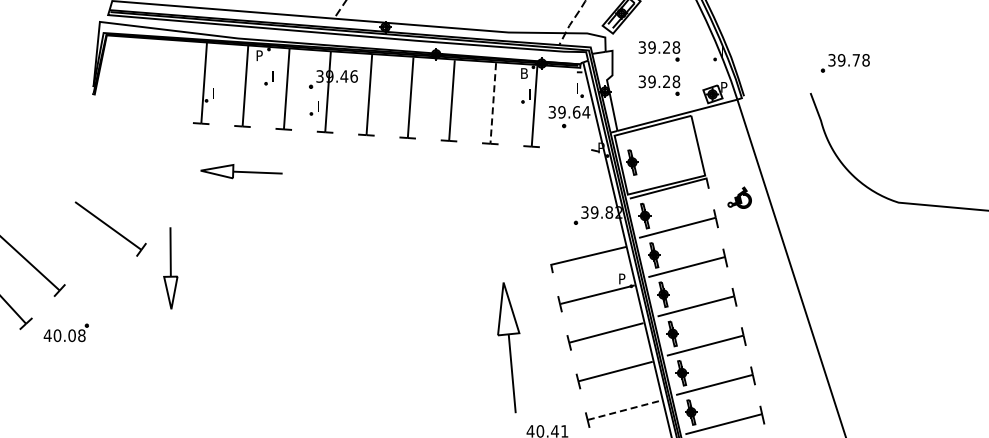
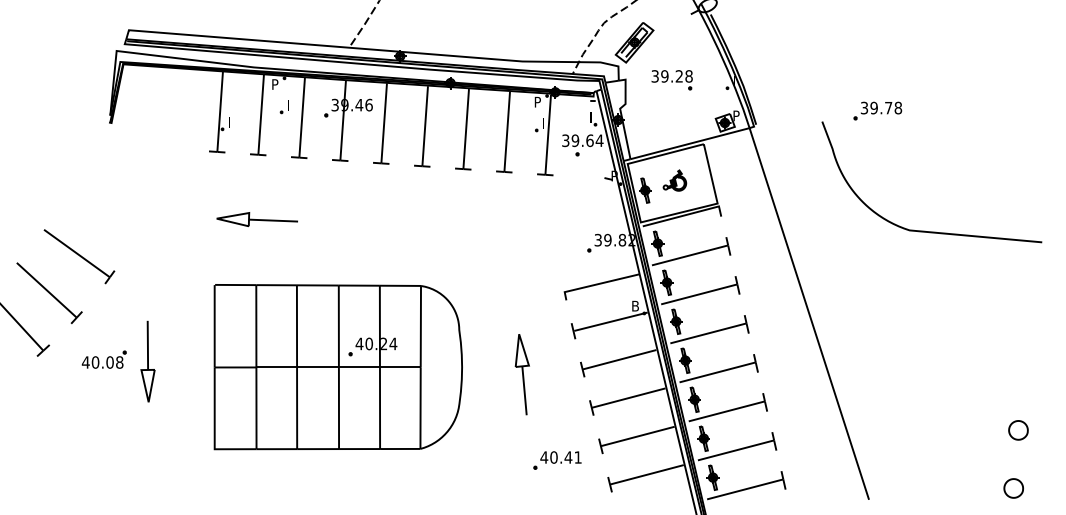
part: (845, 62) -> (877, 110), moved
text: (524, 73) -> (538, 102), B -> P
part: (658, 85) -> (671, 114), removed
line: (493, 104) -> (507, 132), dashed -> solid
part: (313, 109) -> (328, 137), removed
part: (240, 171) -> (256, 219), moved
part: (739, 197) -> (674, 180), moved
part: (110, 228) -> (79, 256), moved
part: (170, 268) -> (147, 361), moved
text: (622, 279) -> (635, 306), P -> B
part: (65, 332) -> (103, 359), moved
part: (322, 340) -> (337, 367), added
part: (507, 347) -> (521, 374), size x0.62
line: (625, 410) -> (638, 436), dashed -> solid

